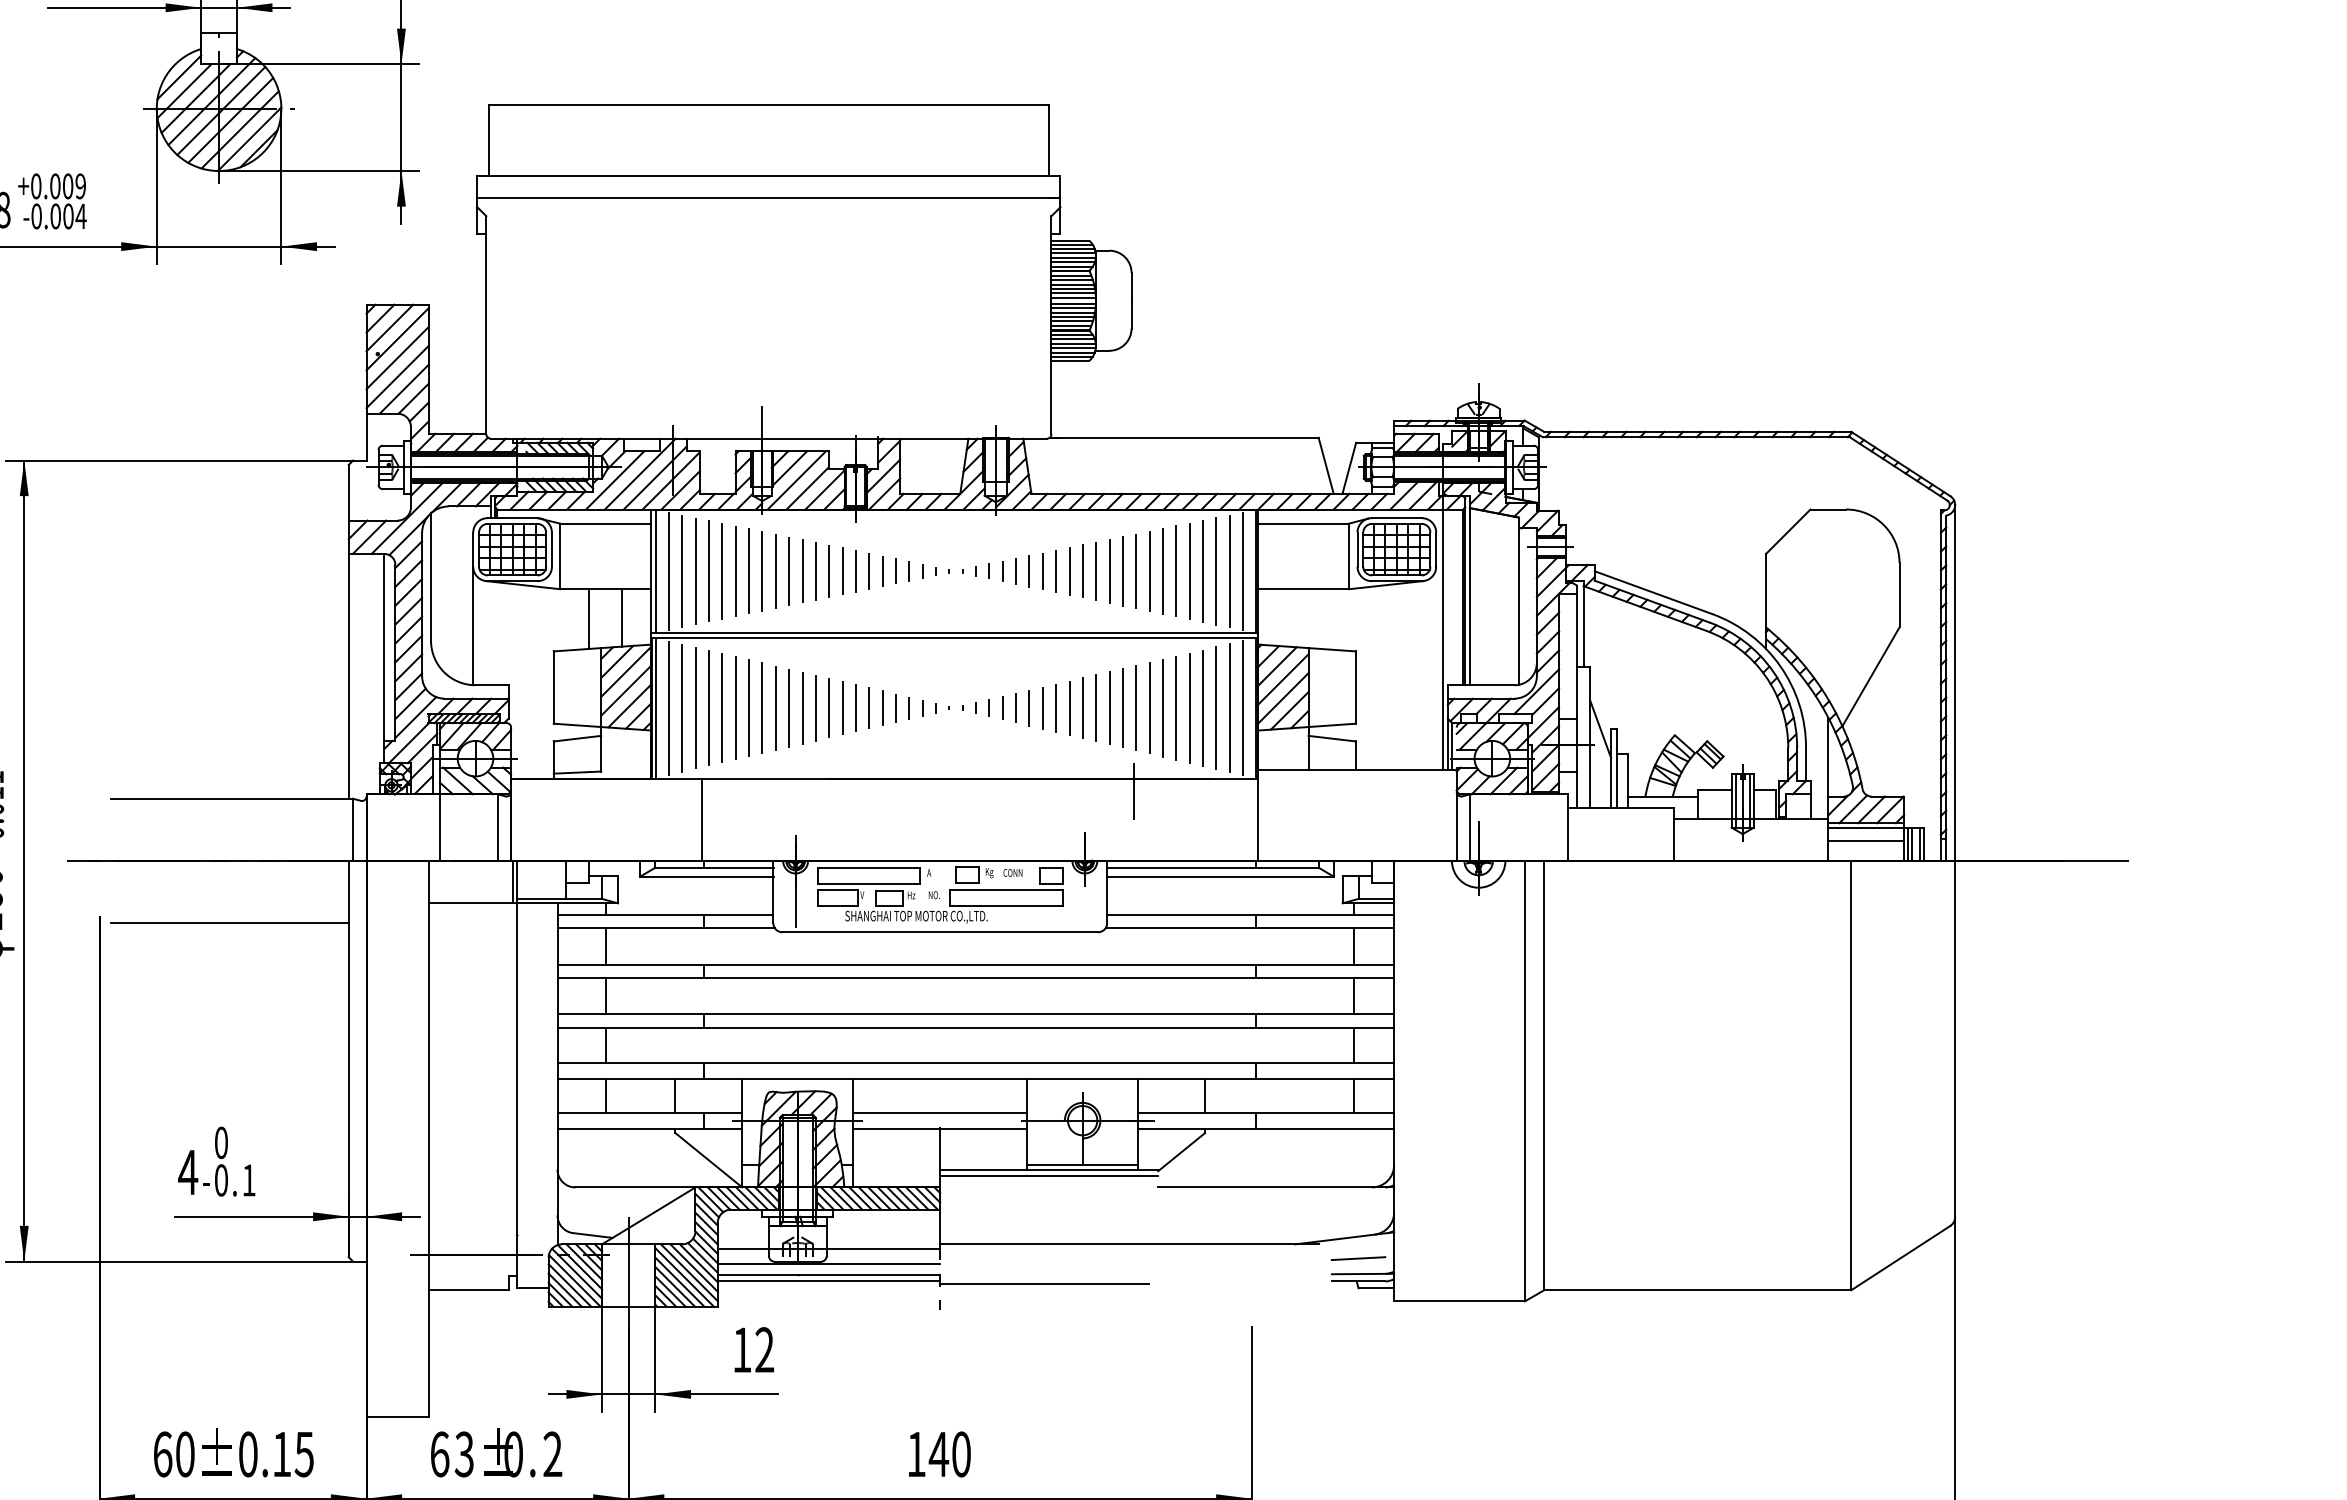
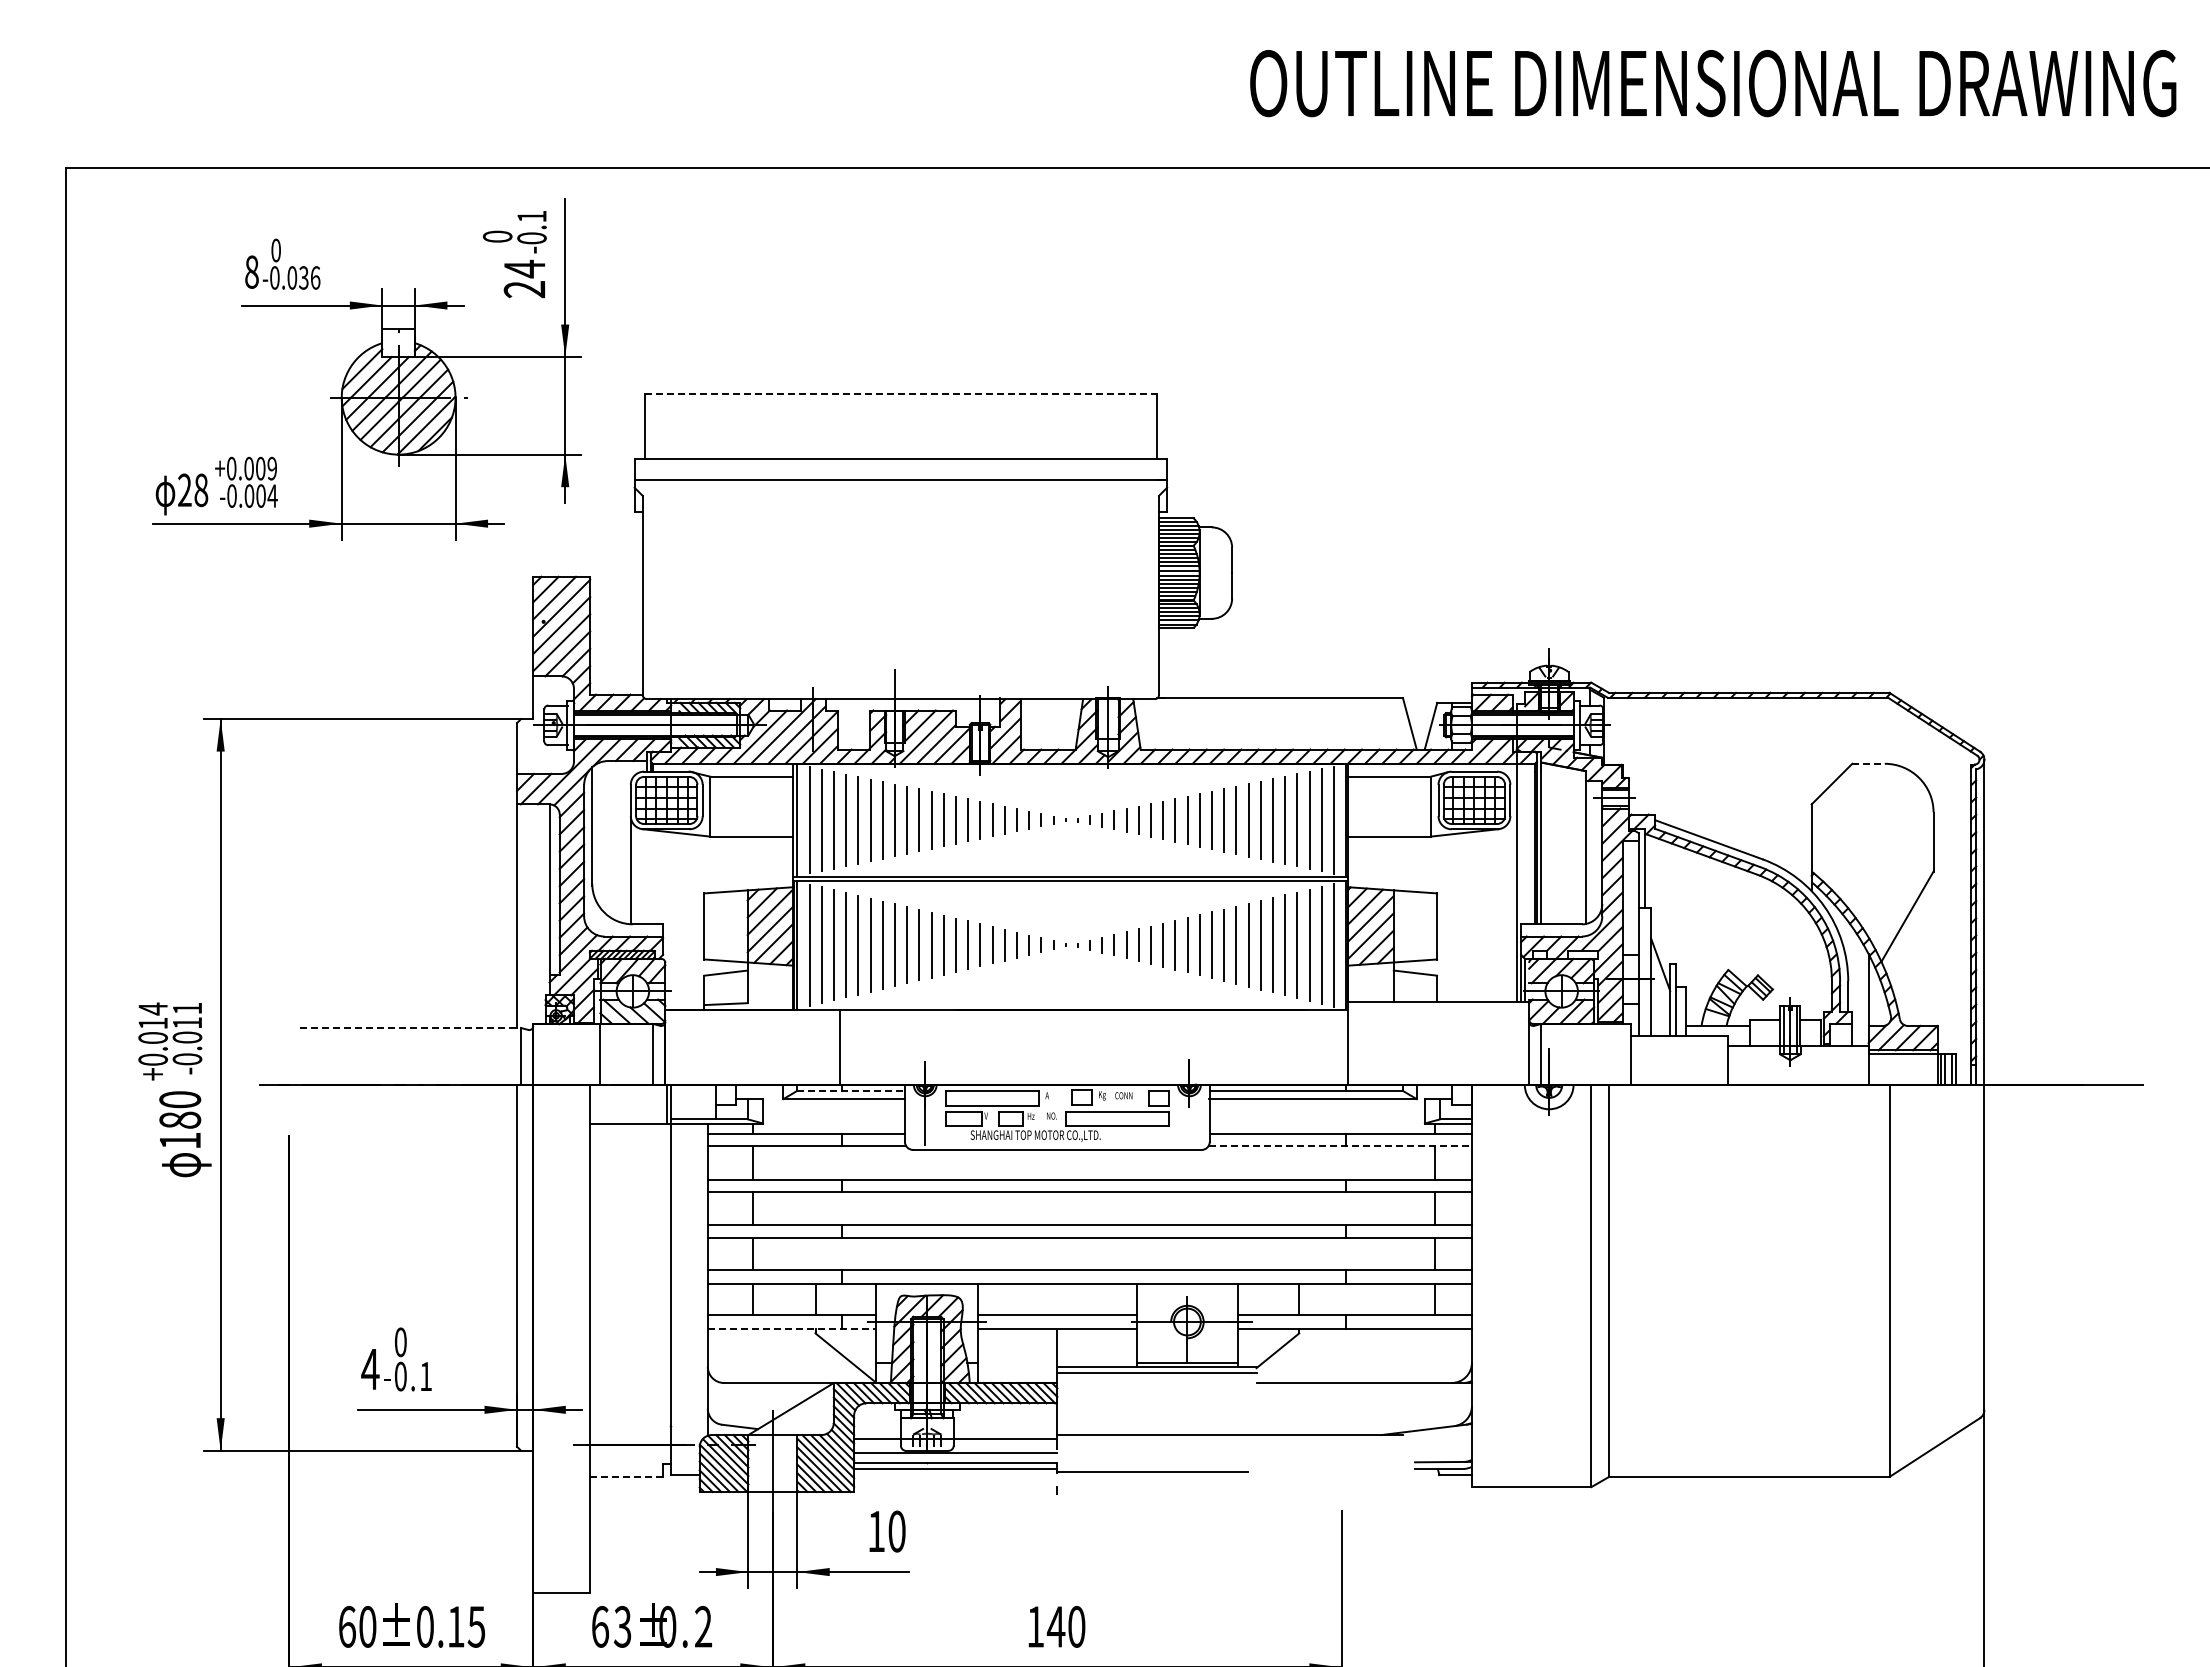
line: (769, 105) -> (901, 394), solid -> dashed
line: (1829, 509) -> (1869, 763), solid -> dashed
line: (622, 617) -> (767, 862), removed
line: (588, 618) -> (736, 863), removed
line: (1134, 791) -> (1234, 1021), removed
line: (232, 799) -> (410, 1028), solid -> dashed
line: (1865, 840) -> (1902, 1066), removed
line: (714, 868) -> (851, 1091), solid -> dashed
line: (229, 923) -> (408, 1141), removed
line: (1250, 927) -> (1340, 1145), solid -> dashed
line: (650, 1128) -> (792, 1329), solid -> dashed
line: (1358, 1258) -> (1439, 1447), removed
line: (469, 1290) -> (627, 1477), solid -> dashed
text: (764, 1349) -> (896, 1531), 12 -> 10

